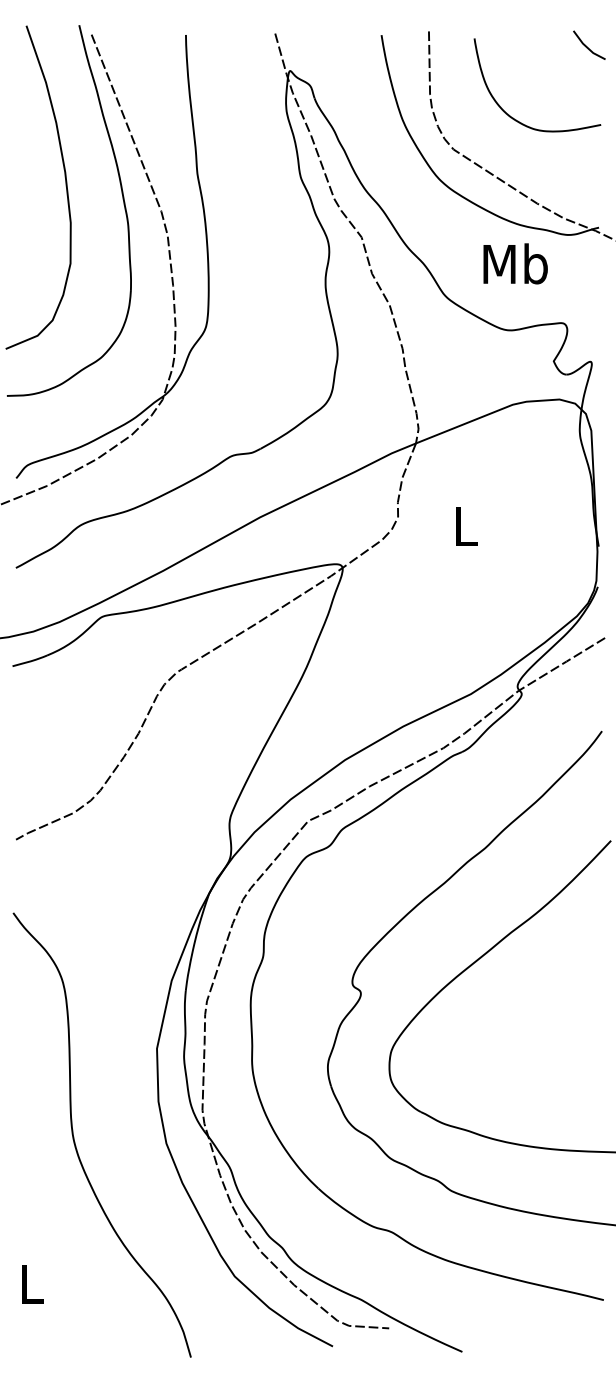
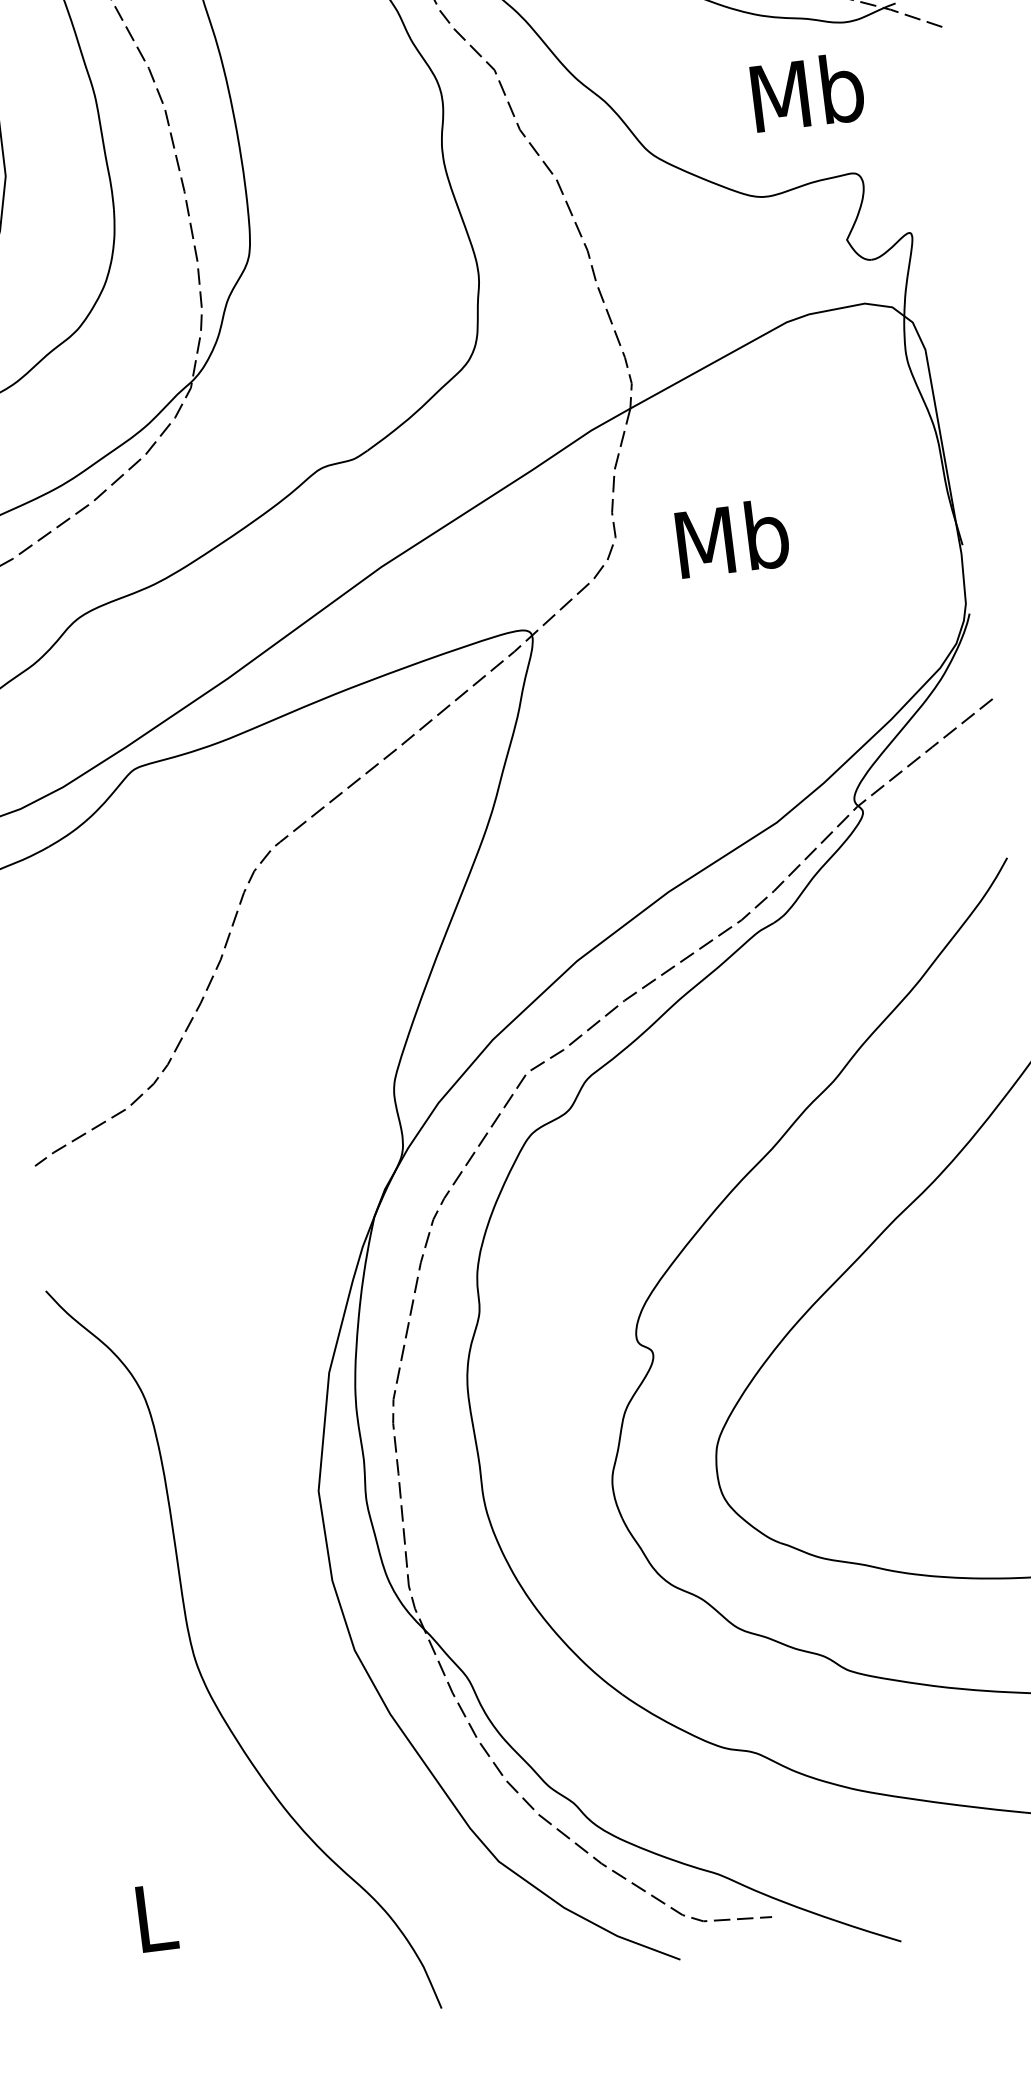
text: (515, 263) -> (807, 91), moved
text: (465, 525) -> (731, 537), L -> Mb

